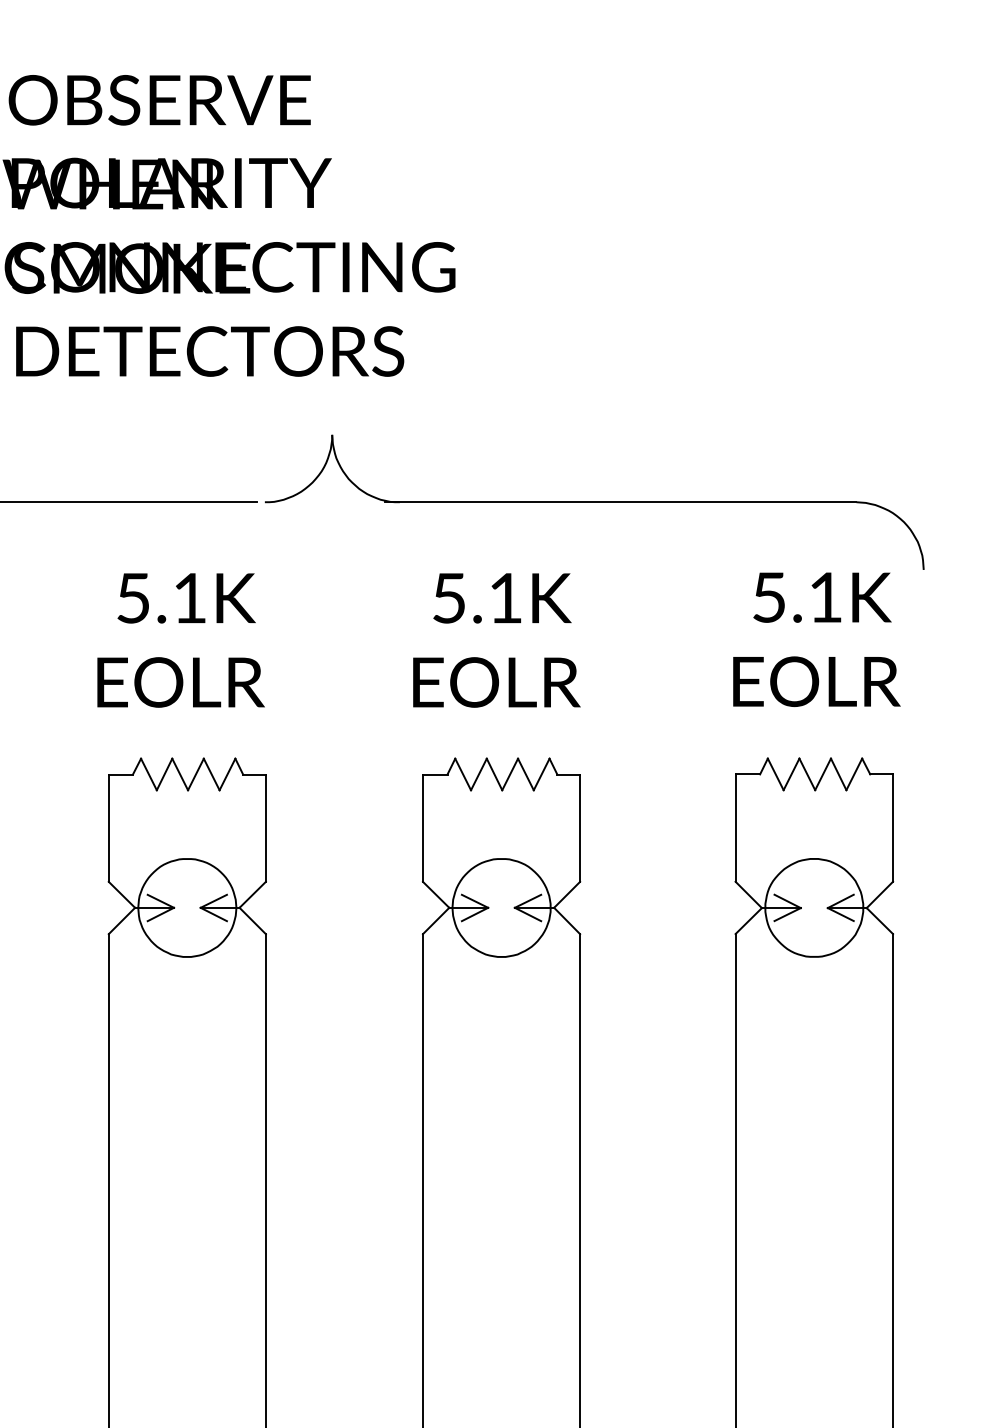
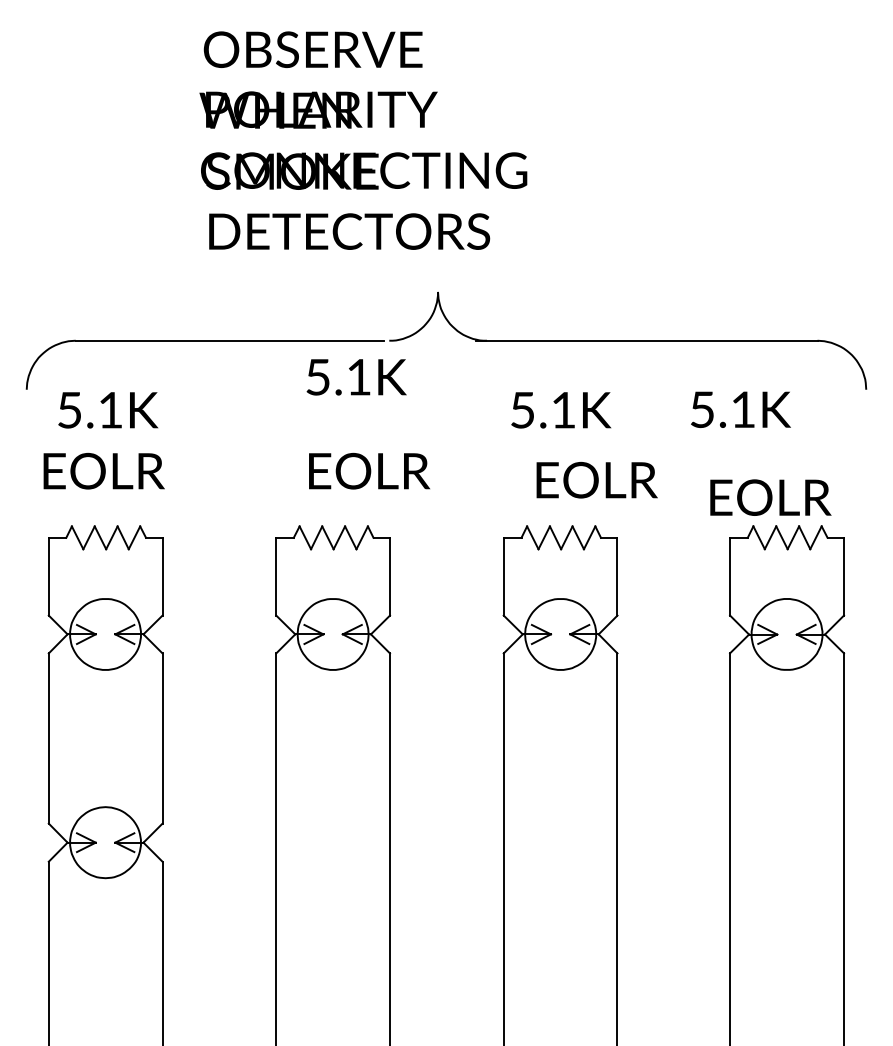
text: (821, 597) -> (740, 409), moved
text: (186, 598) -> (356, 377), moved
text: (180, 681) -> (369, 470), moved
text: (816, 681) -> (770, 497), moved
text: (495, 682) -> (596, 480), moved

